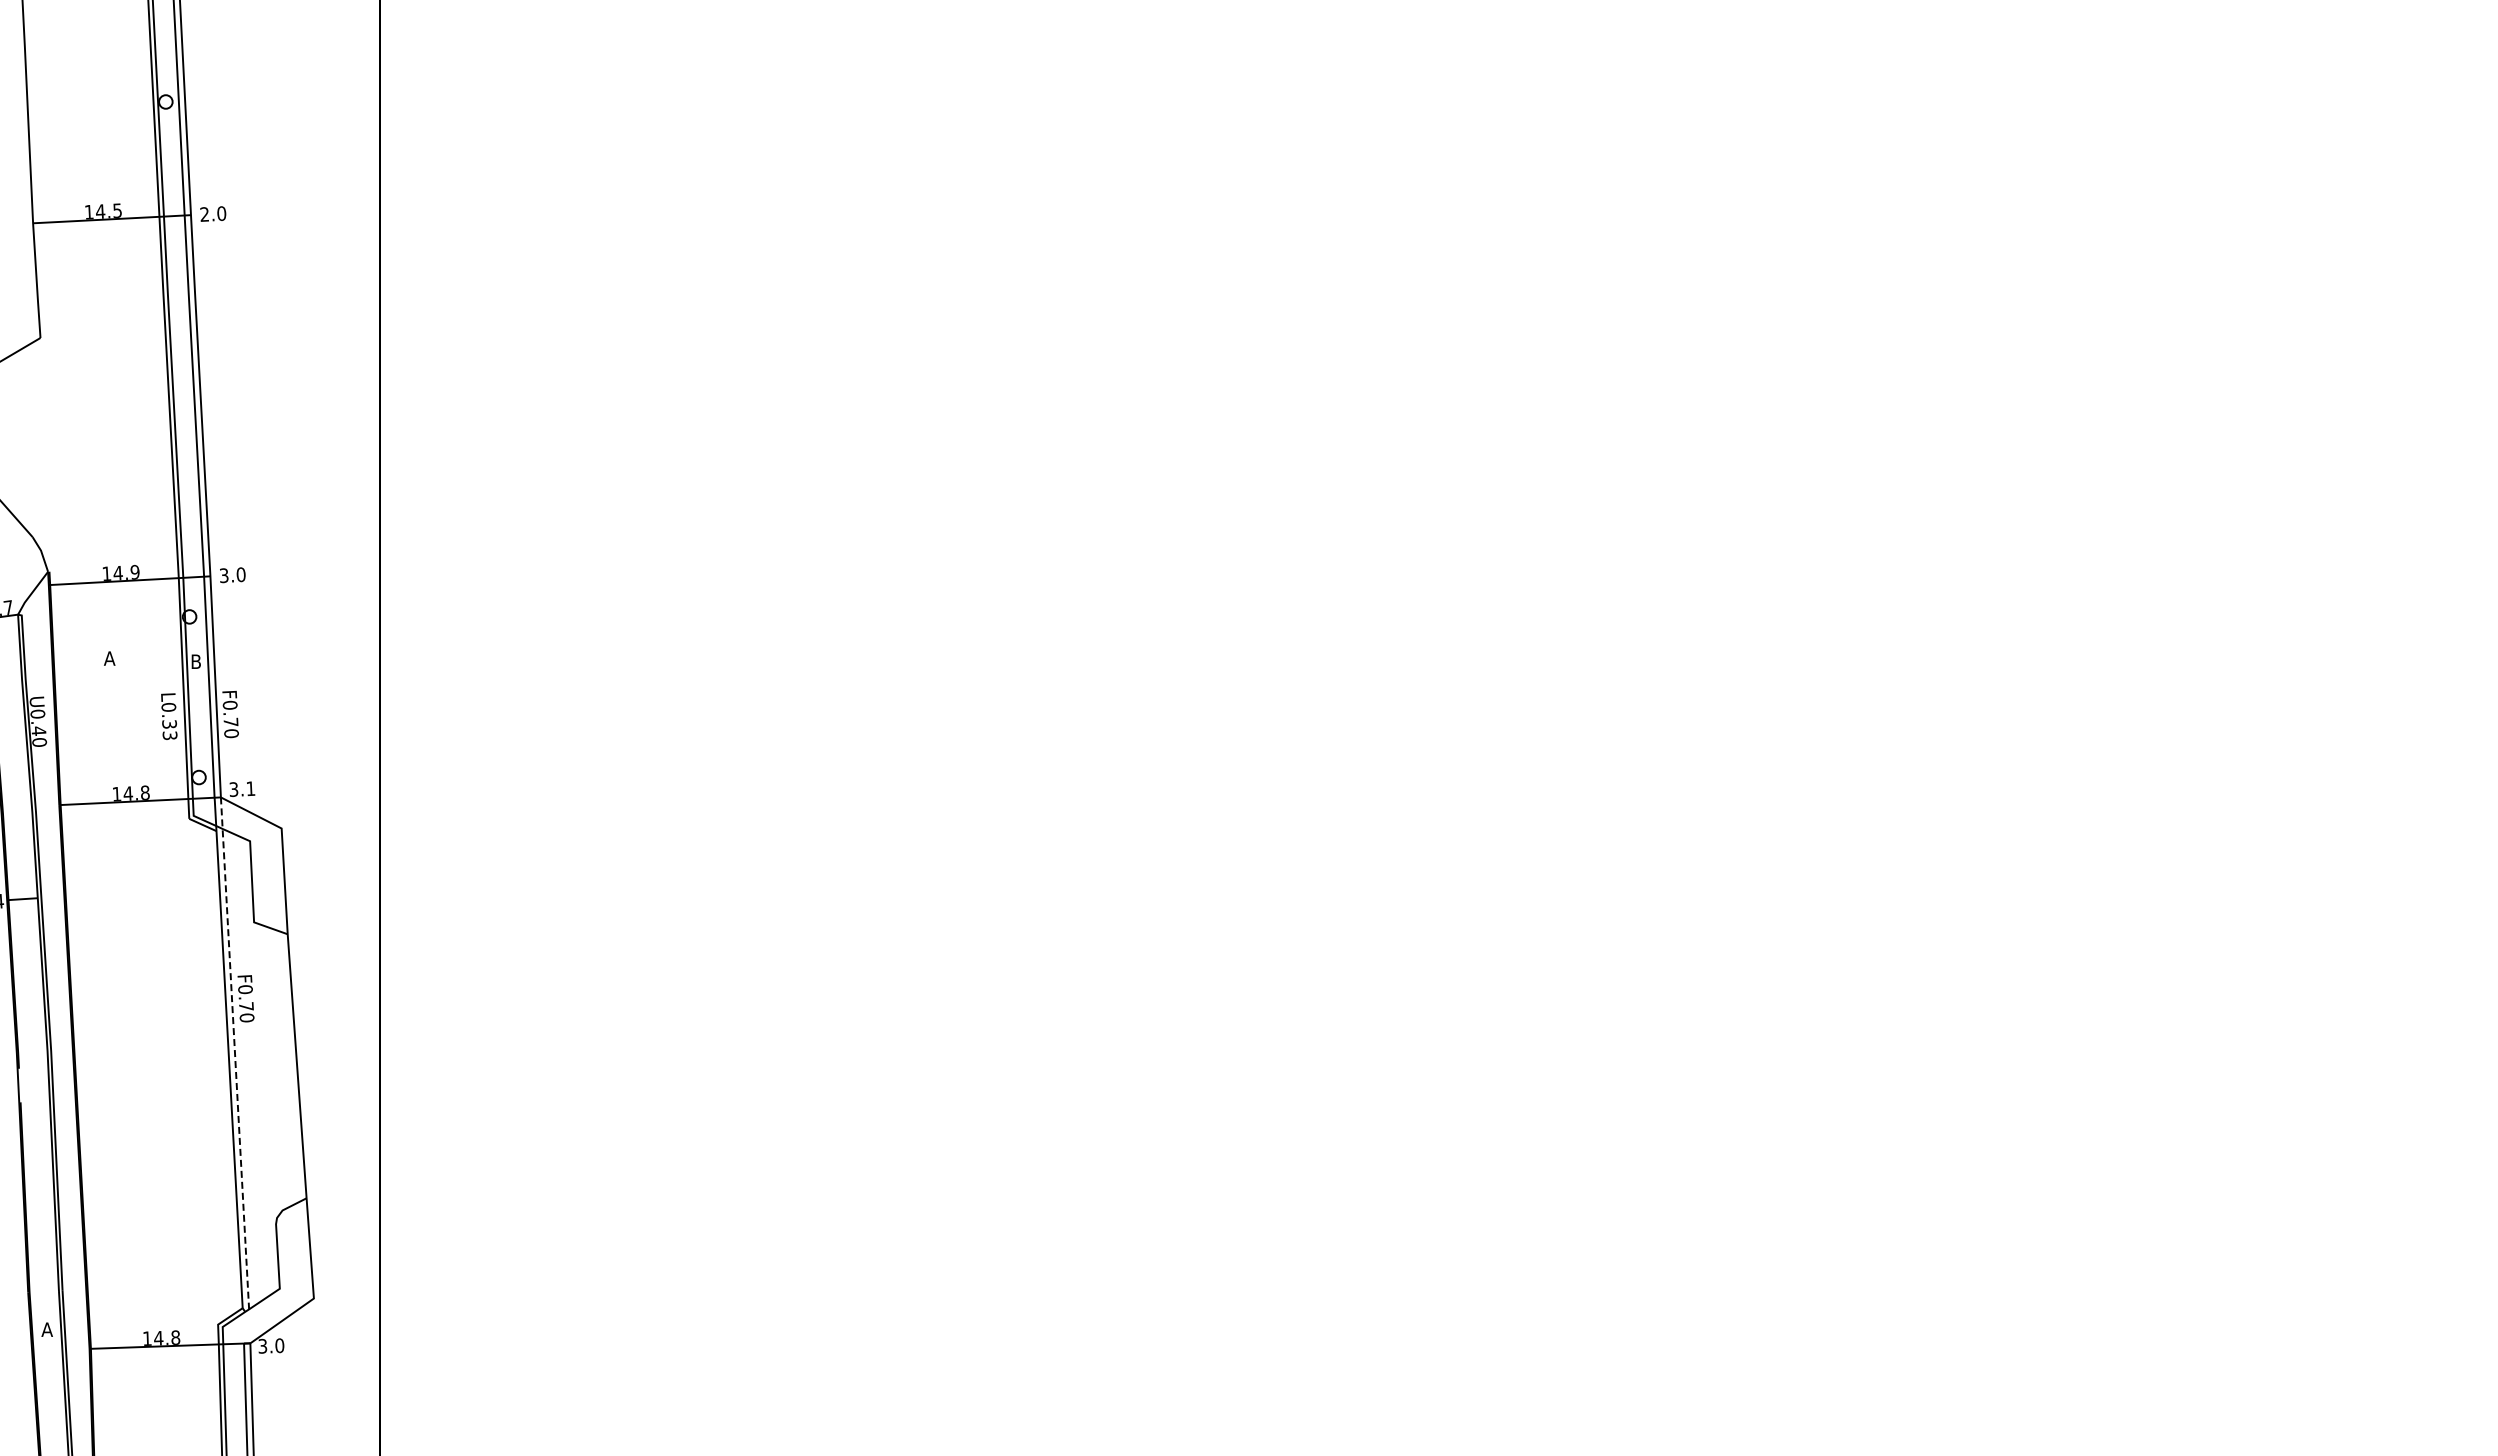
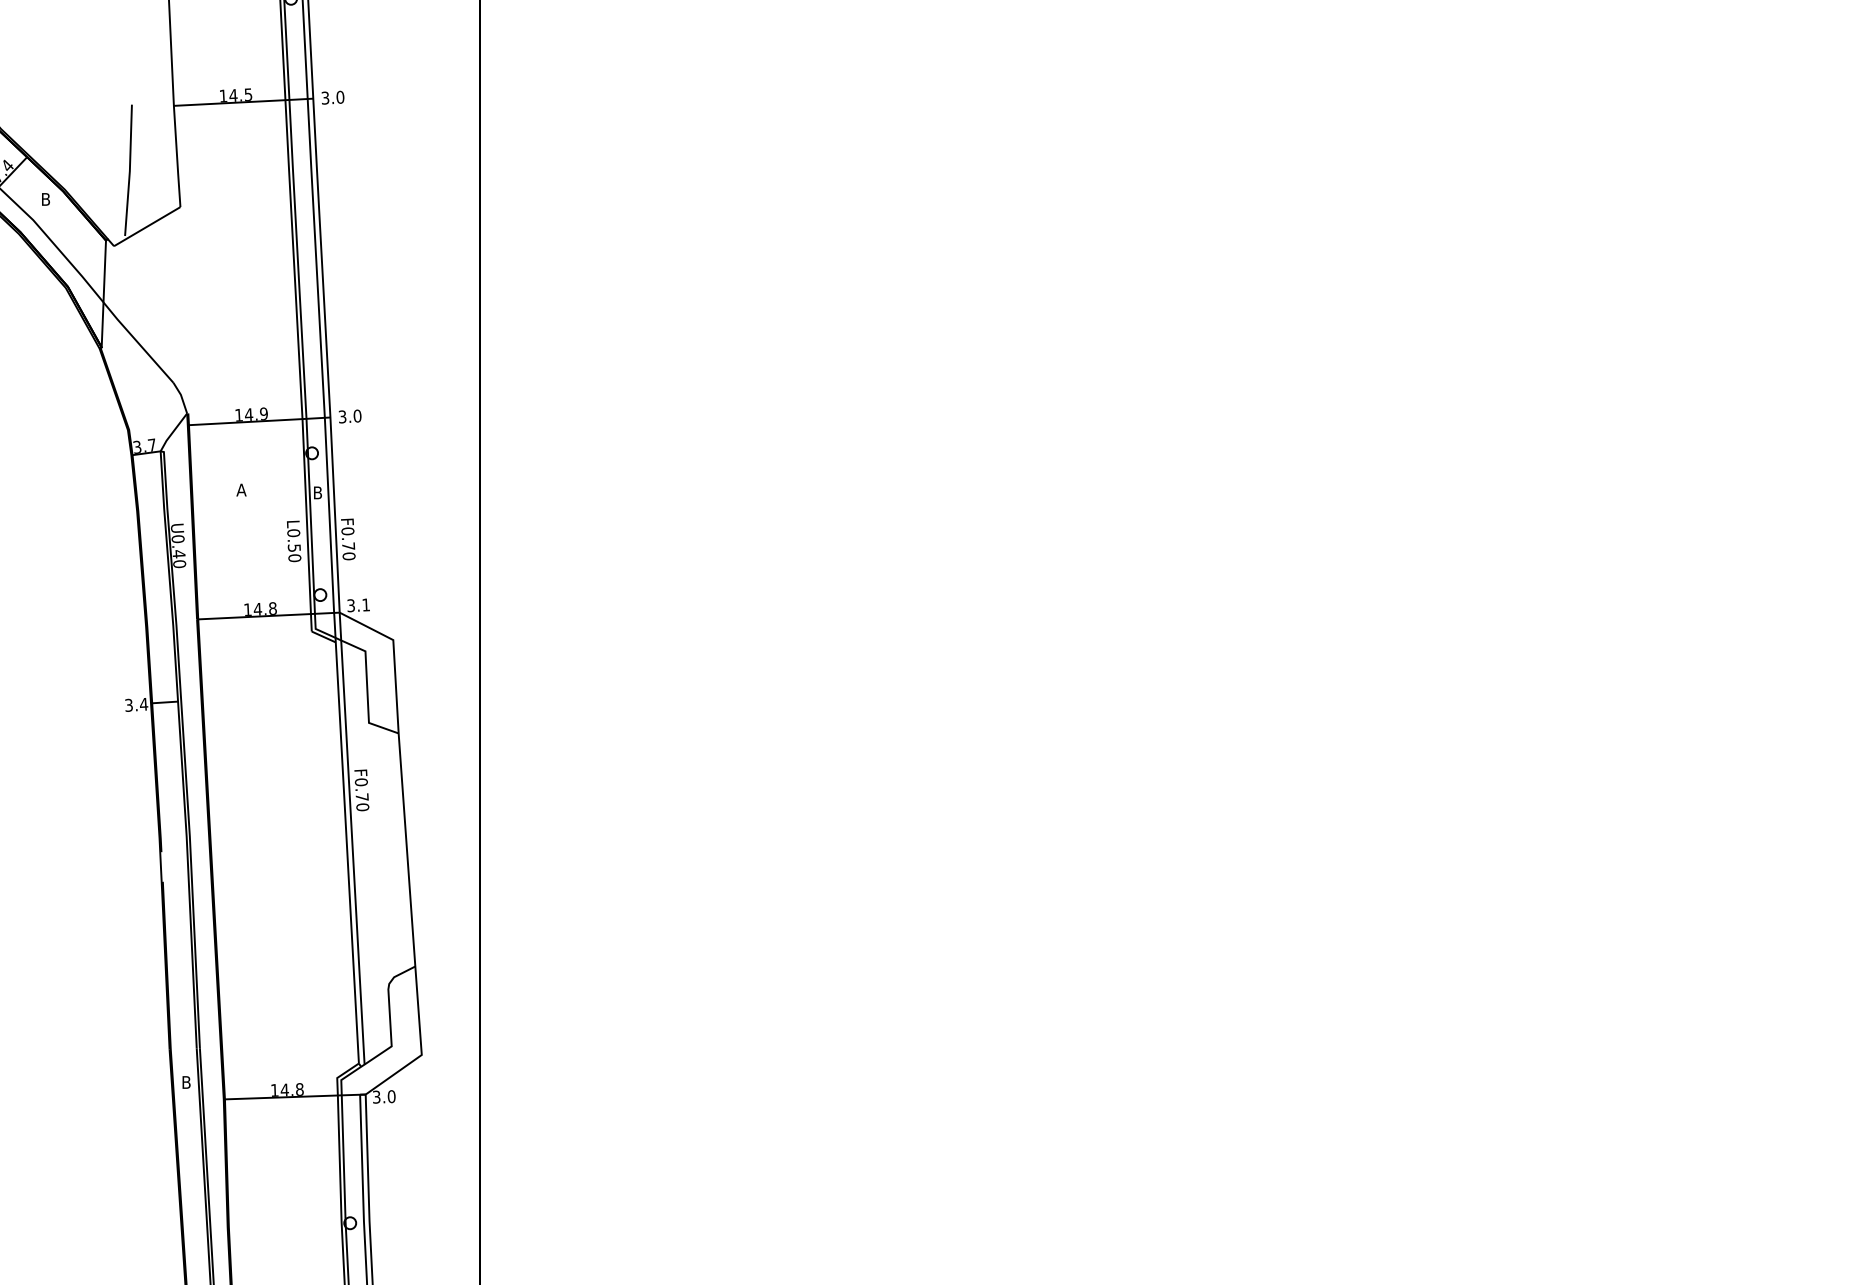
text: (204, 214) -> (325, 98), 2.0 -> 3.0
text: (169, 730) -> (294, 553), L0.33 -> L0.50
line: (235, 1053) -> (352, 838), dashed -> solid
text: (46, 1329) -> (185, 1082), A -> B

